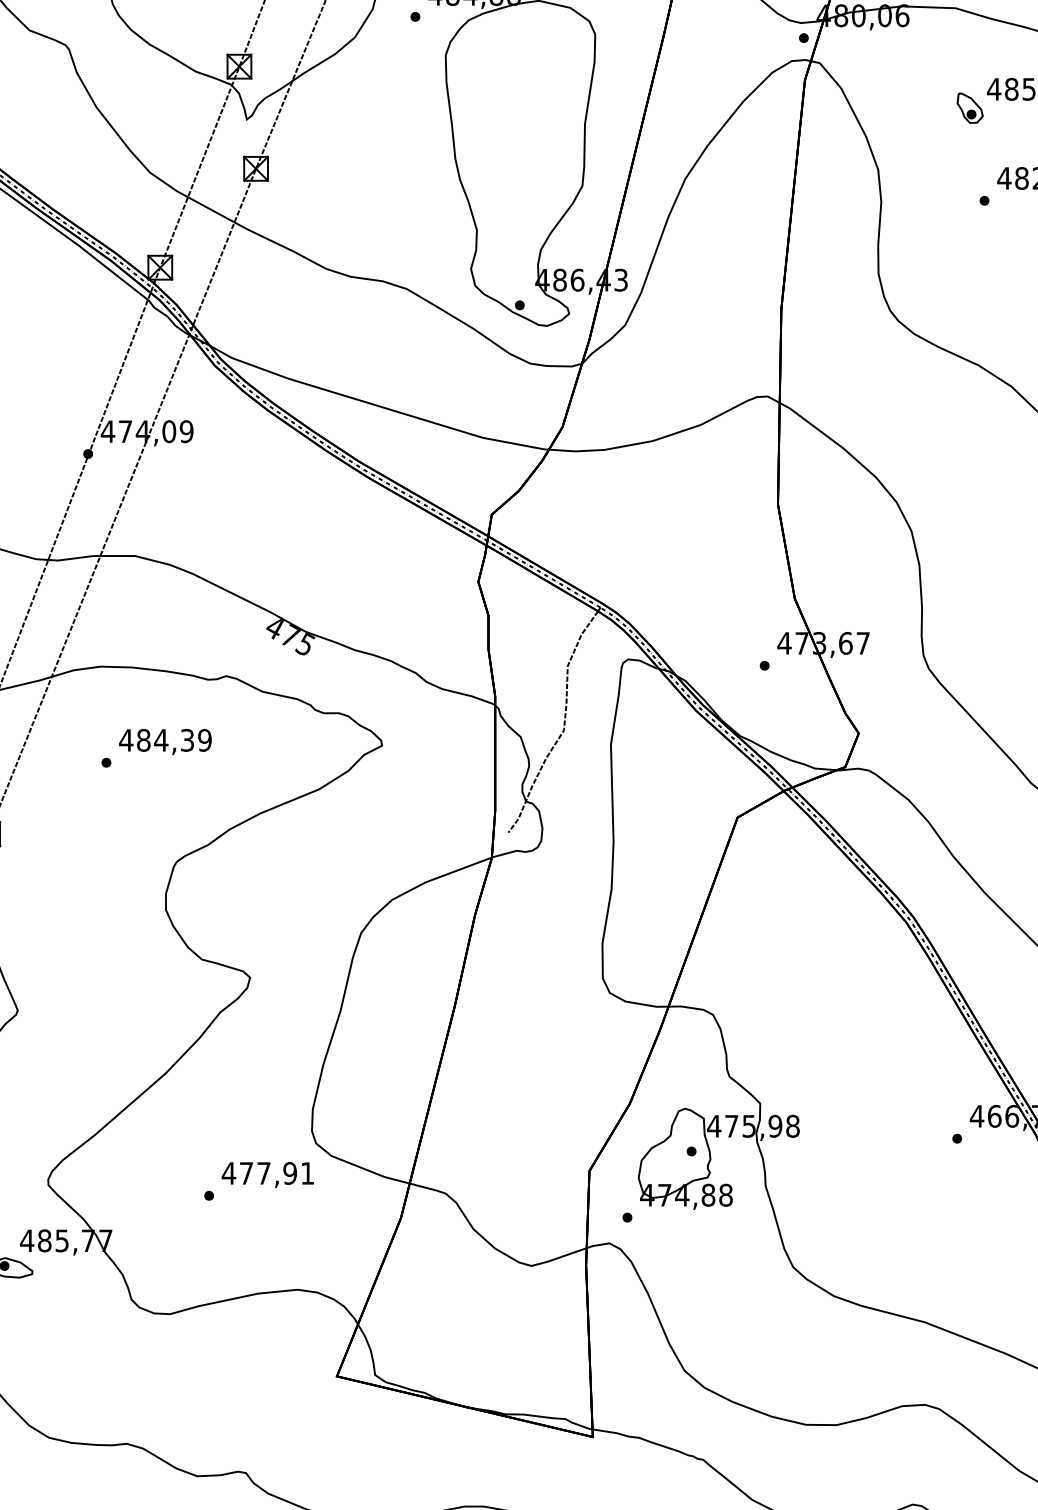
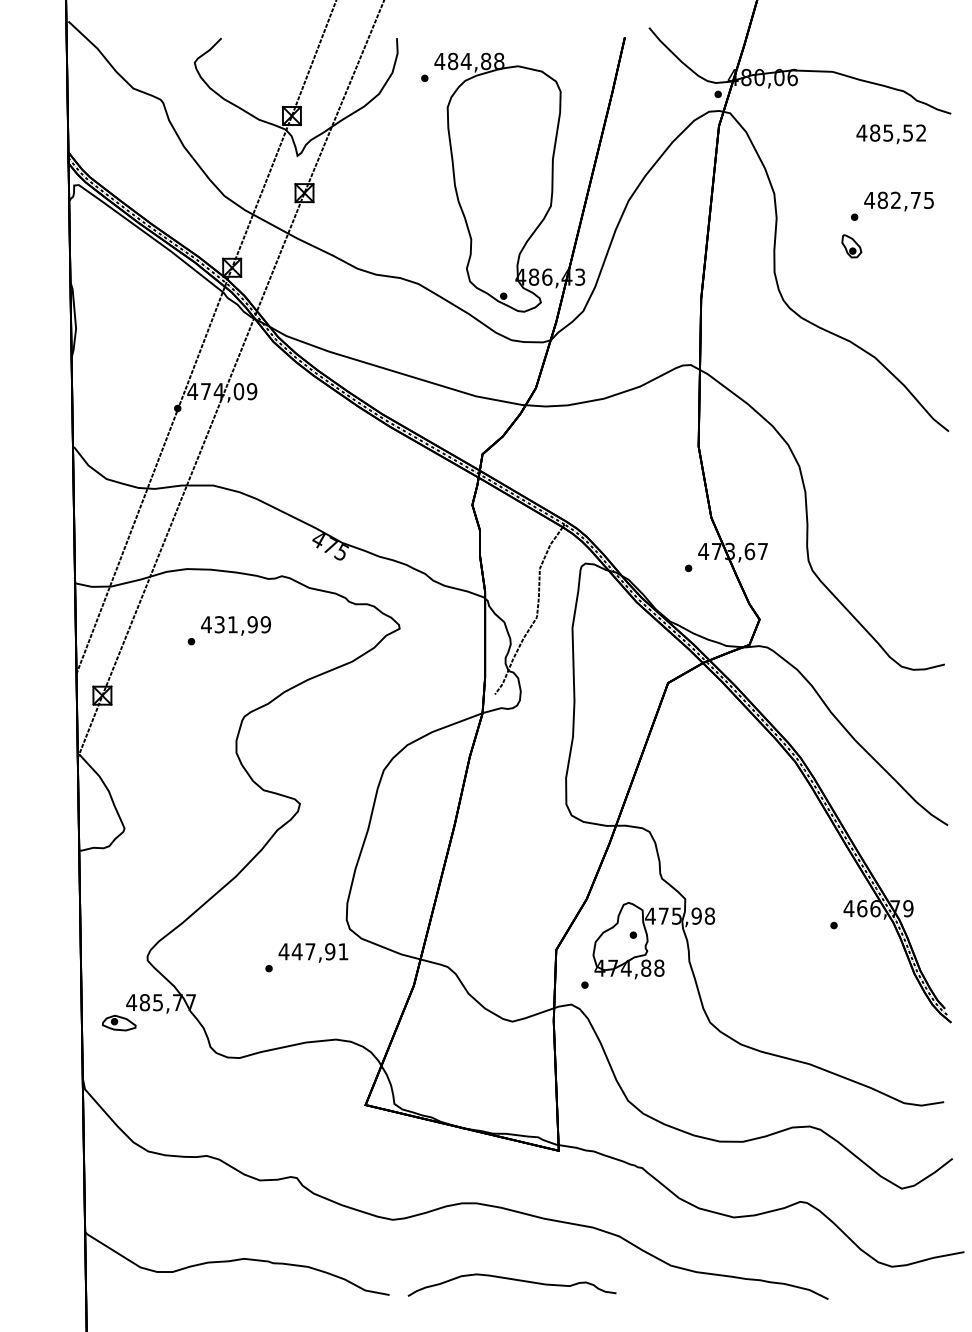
part: (969, 108) -> (851, 246), moved
text: (164, 740) -> (235, 624), 484,39 -> 431,99
text: (245, 1173) -> (296, 951), 477,91 -> 447,91

